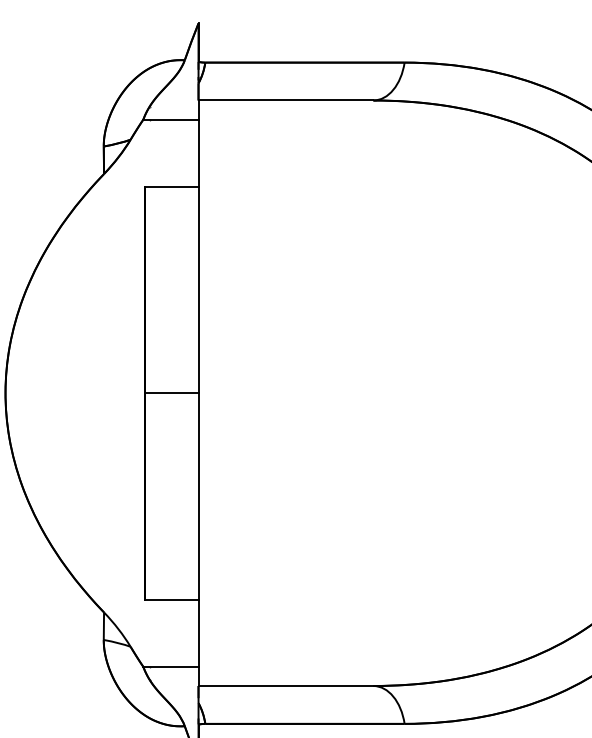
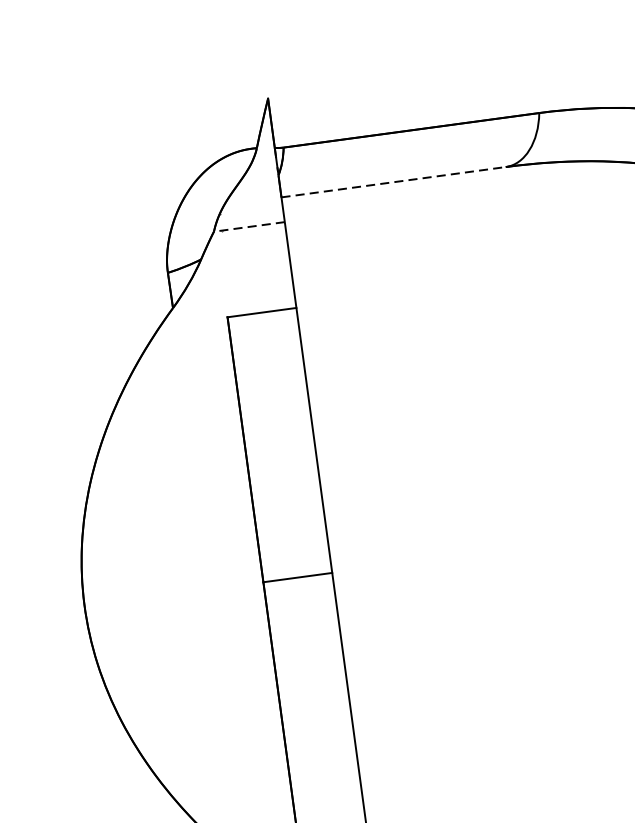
line: (286, 100) -> (394, 182), solid -> dashed
line: (170, 119) -> (248, 226), solid -> dashed

